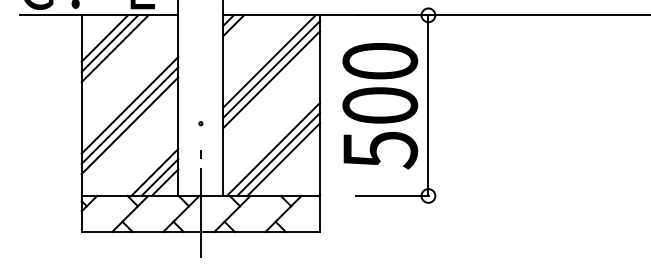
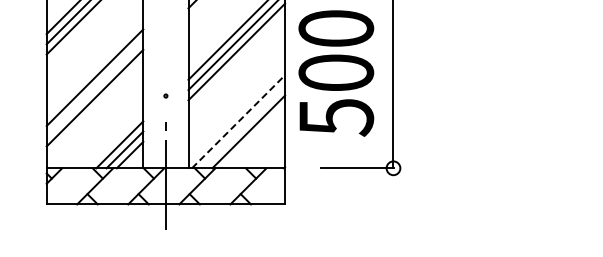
text: (380, 106) -> (336, 73), moved
line: (129, 115) -> (94, 87), removed
line: (273, 149) -> (238, 121), solid -> dashed
line: (278, 154) -> (243, 126), removed

